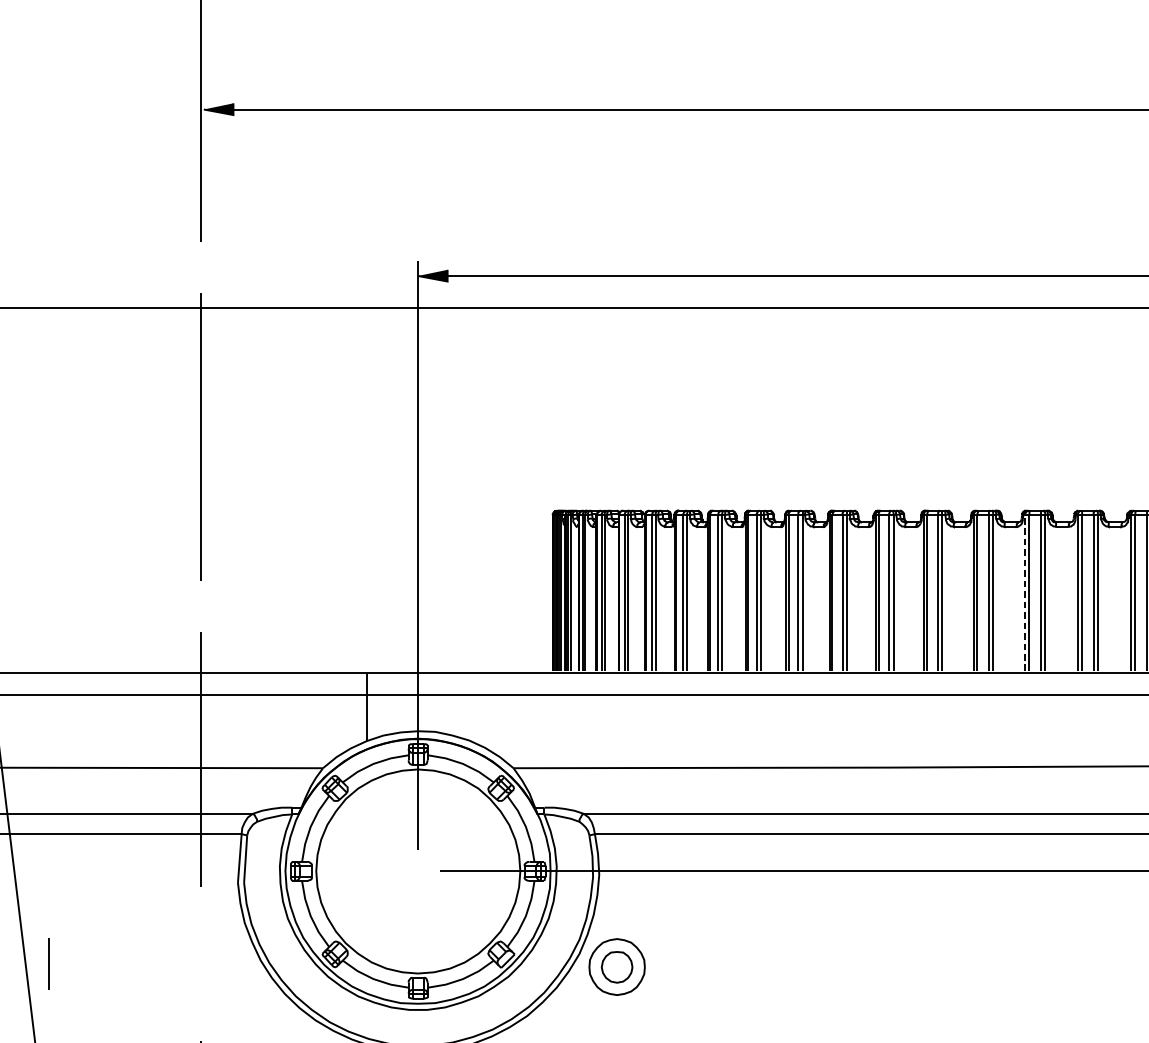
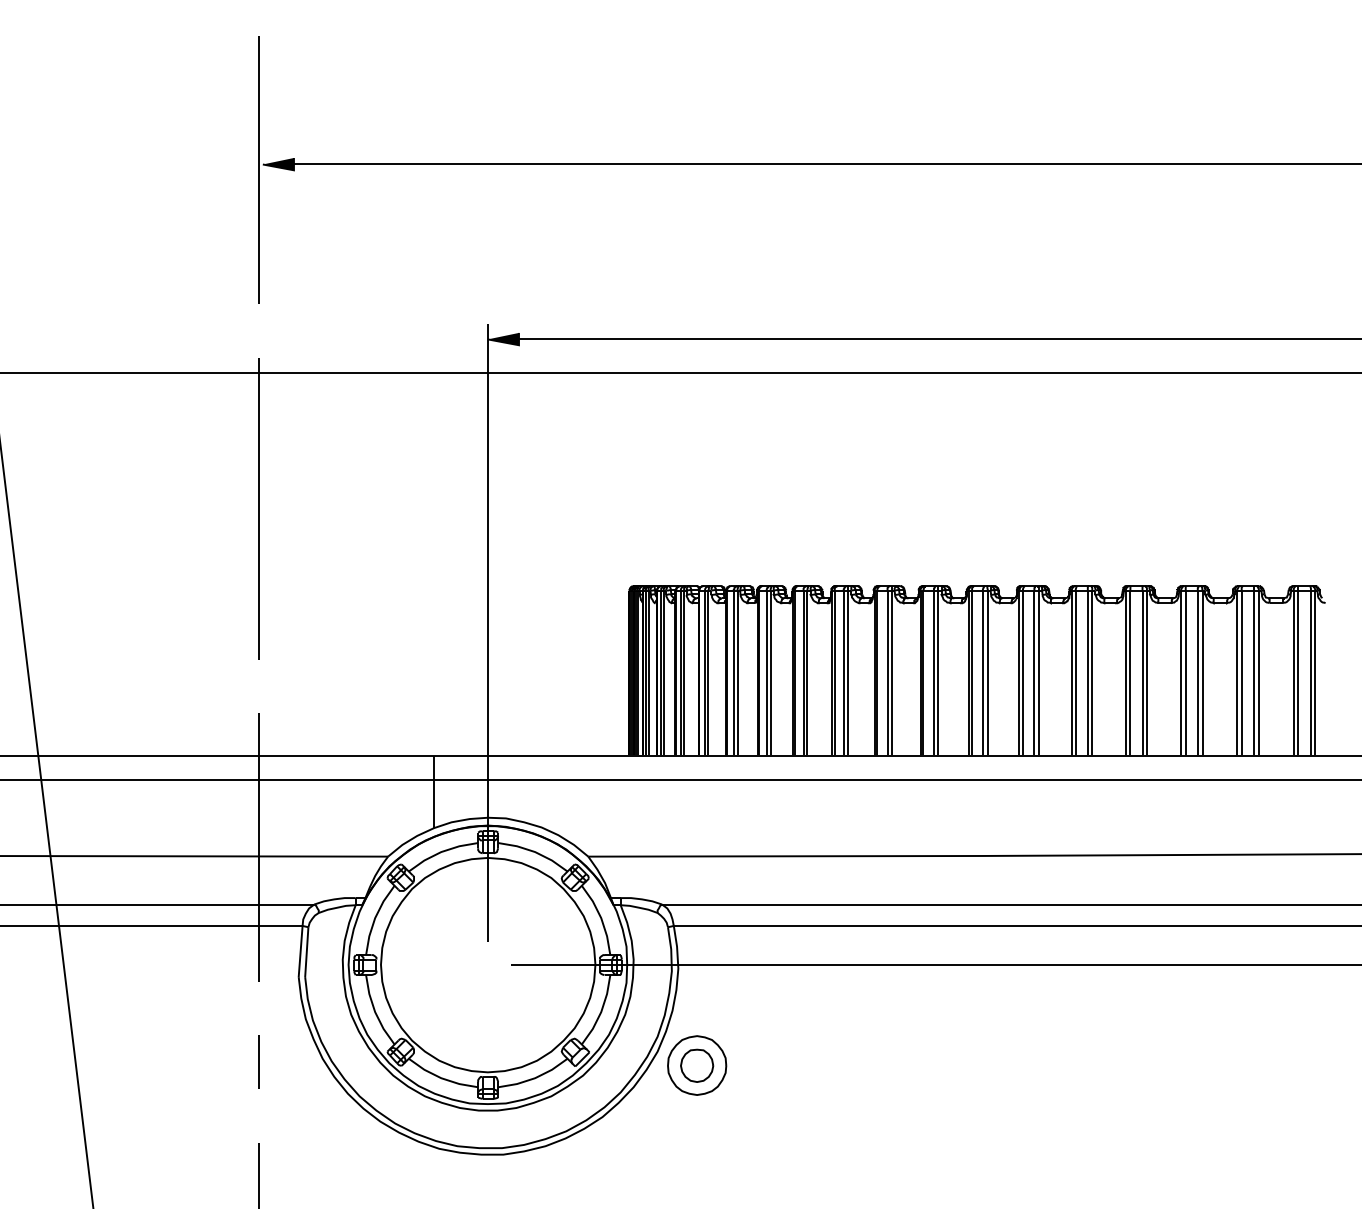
line: (1024, 592) -> (1125, 672), dashed -> solid
line: (48, 963) -> (258, 1061), moved

